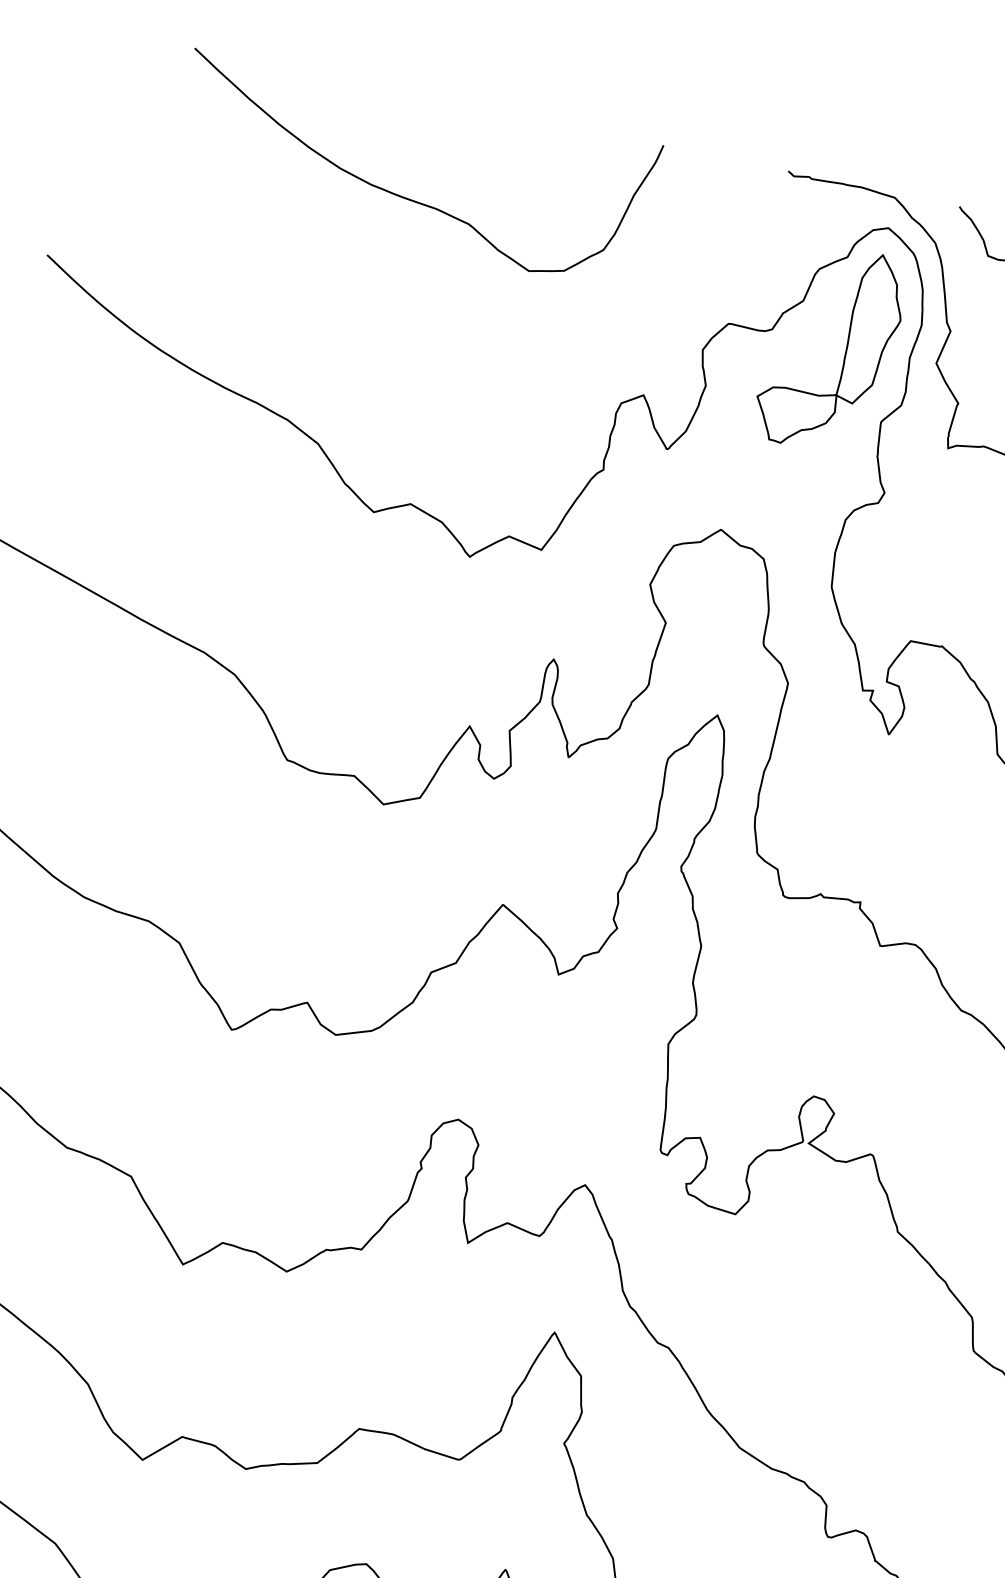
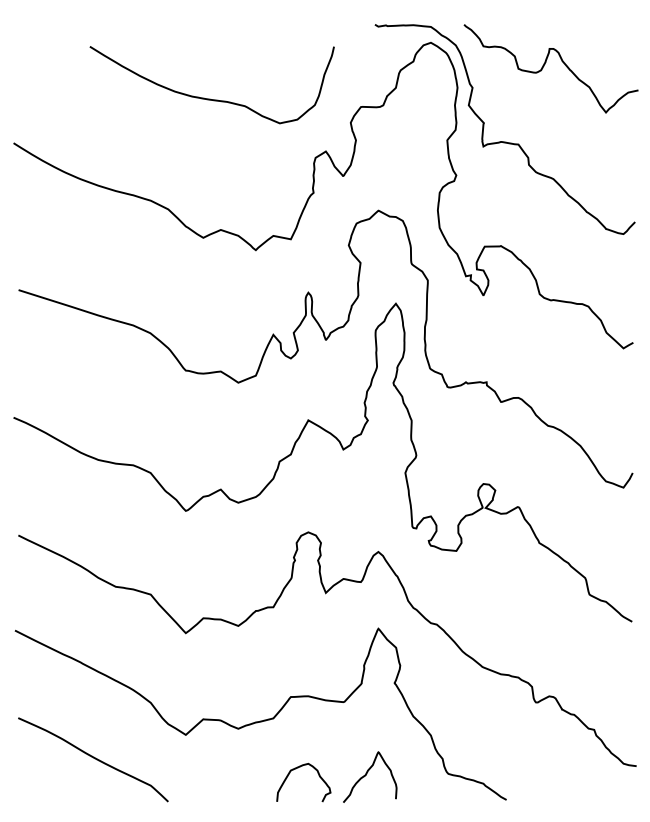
curve: (405, 195) -> (210, 98), moved
part: (844, 350) -> (421, 108), removed

